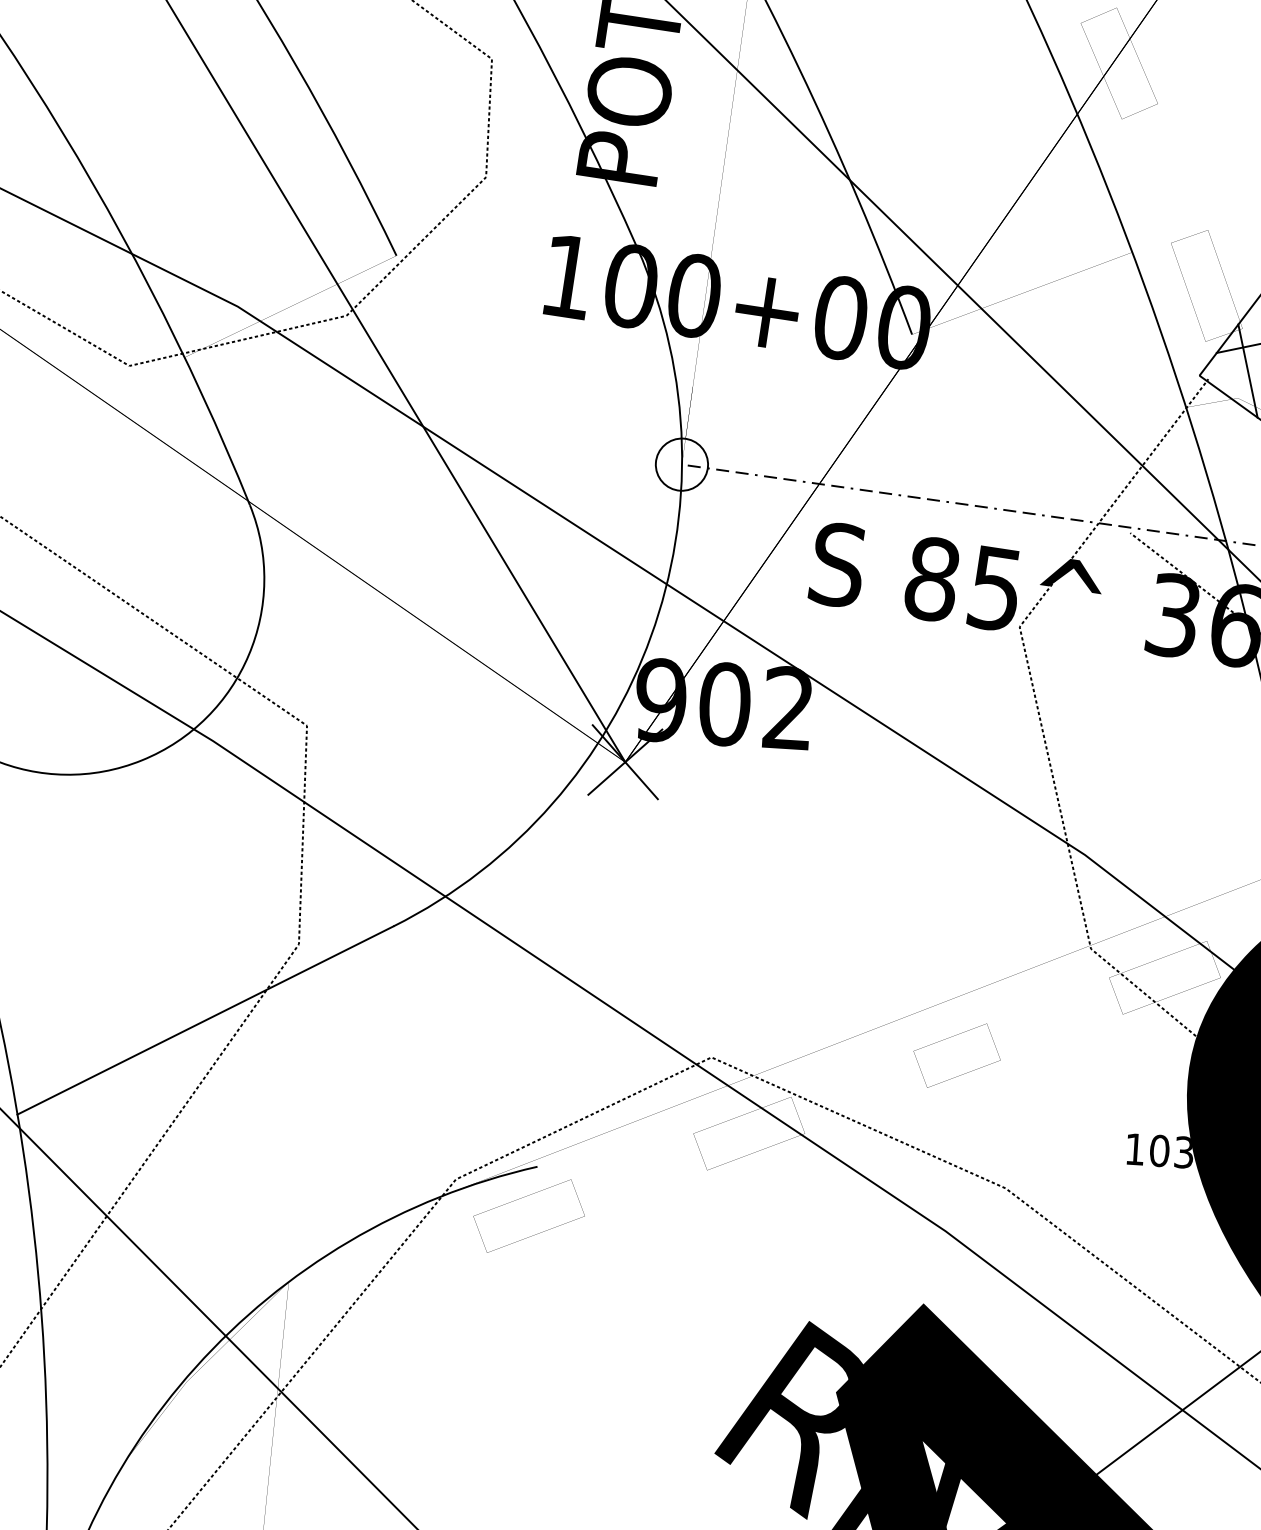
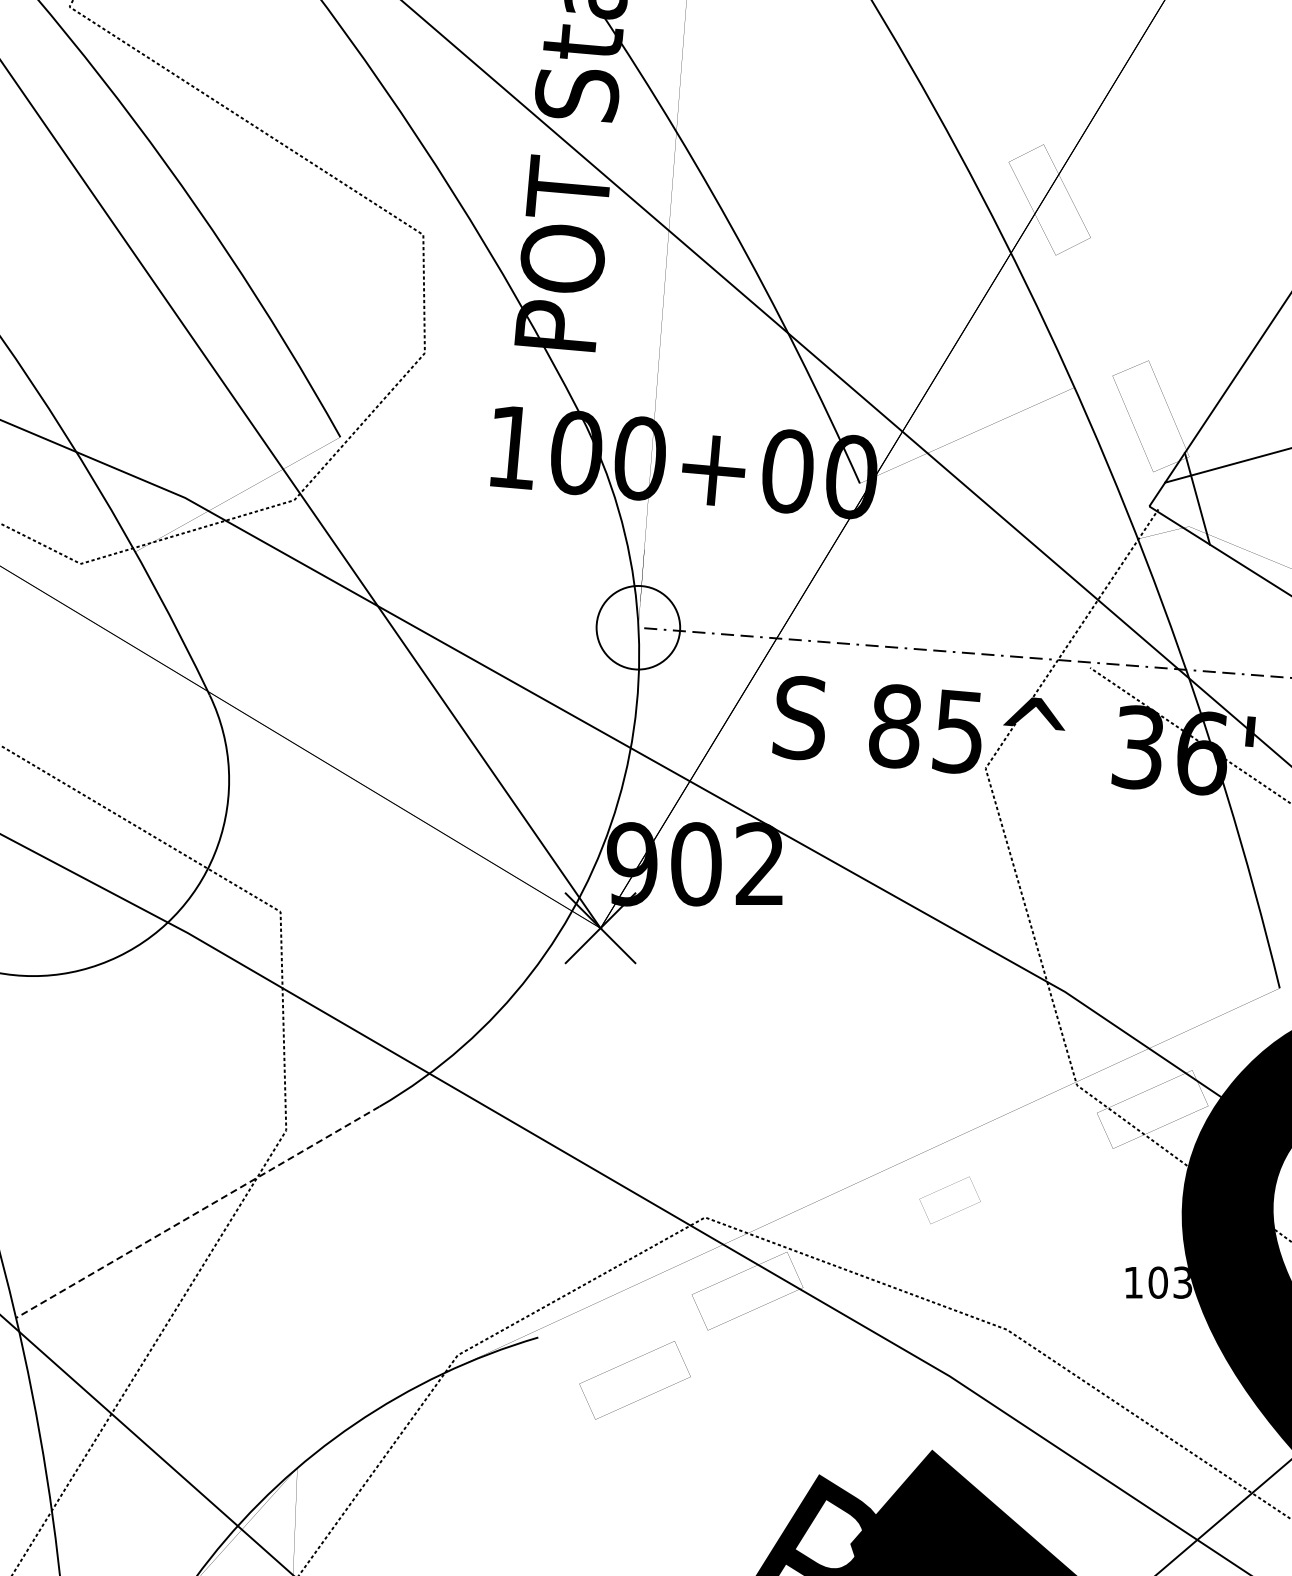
circle: (682, 464) -> (638, 627), size x1.6
line: (205, 1020) -> (197, 1212), solid -> dashed
part: (956, 1055) -> (949, 1200), size x0.7
part: (528, 1216) -> (634, 1380), moved

